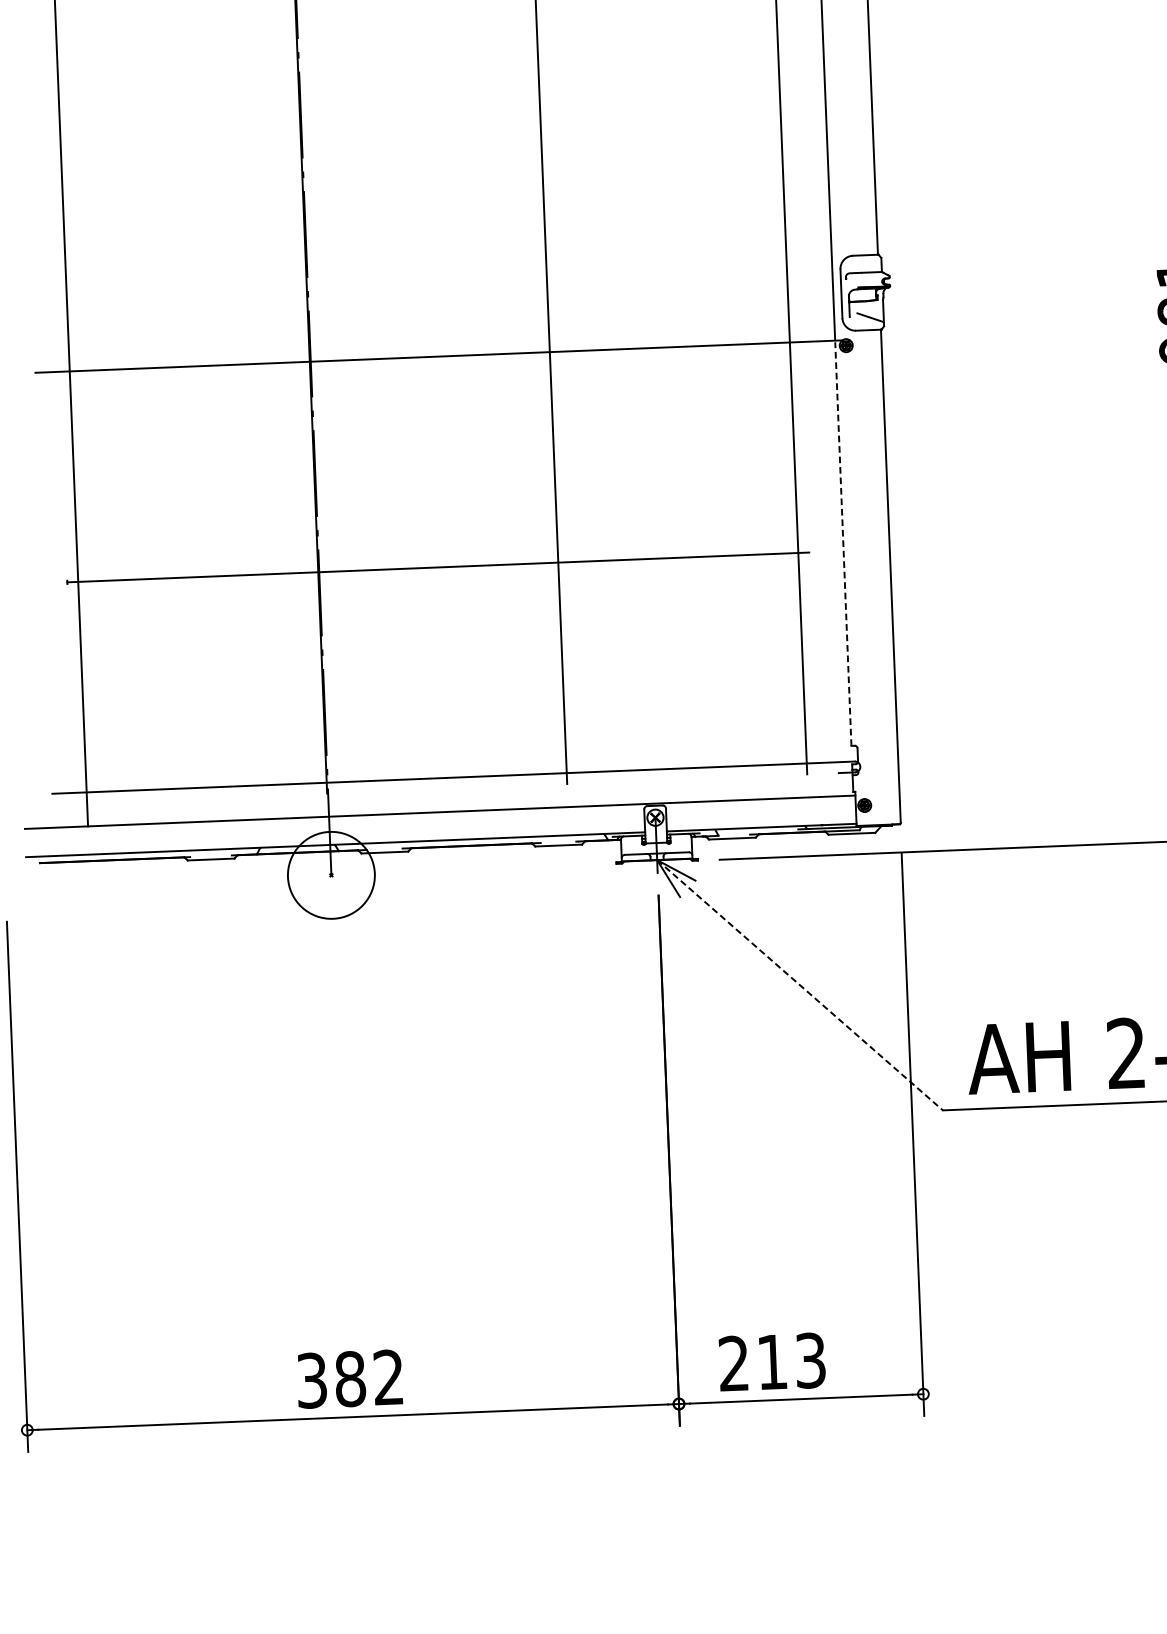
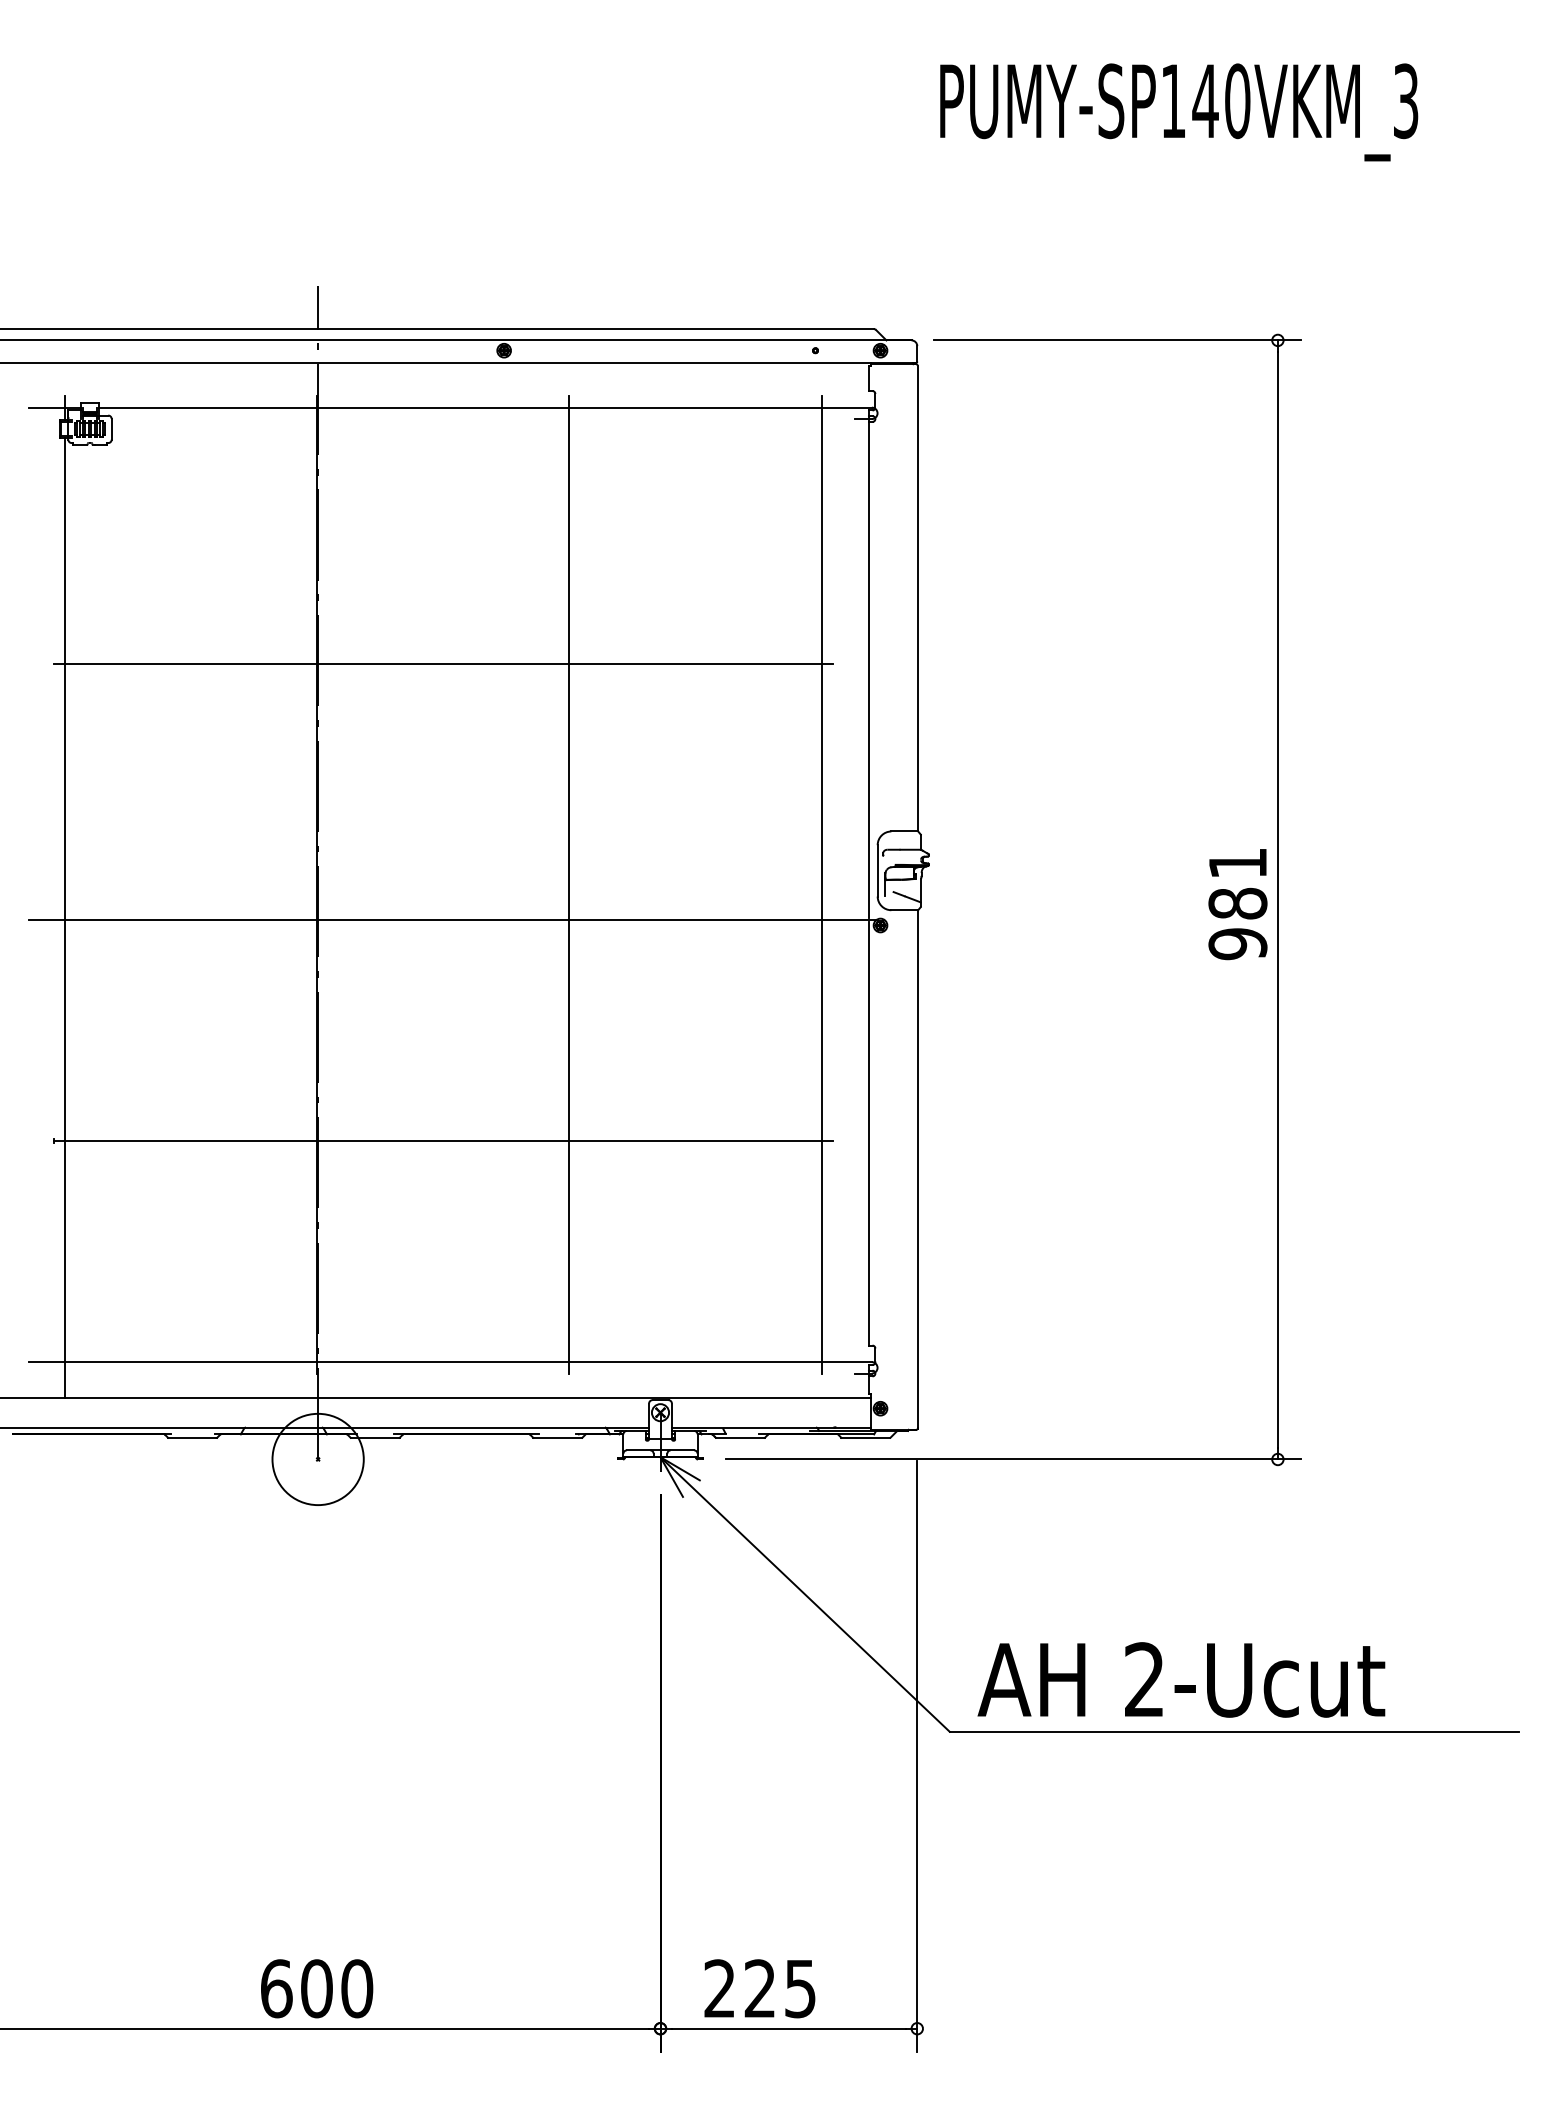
line: (419, 113) -> (442, 663), added
line: (843, 544) -> (869, 1133), dashed -> solid
line: (800, 985) -> (805, 1594), dashed -> solid
text: (790, 1361) -> (779, 1988), 213 -> 225
text: (351, 1378) -> (317, 1988), 382 -> 600

